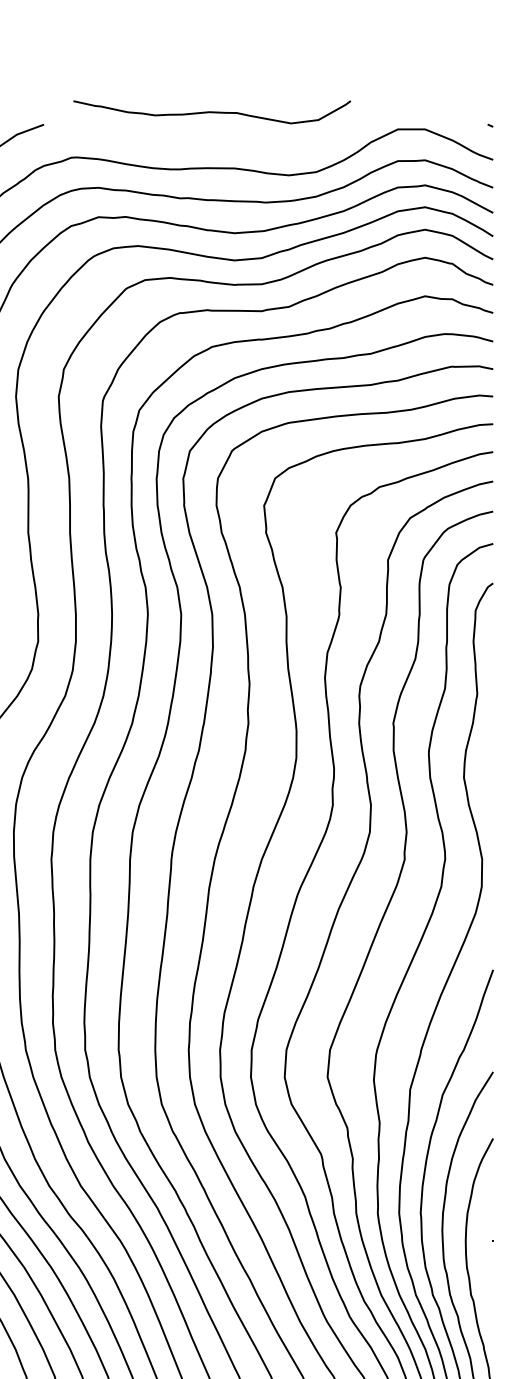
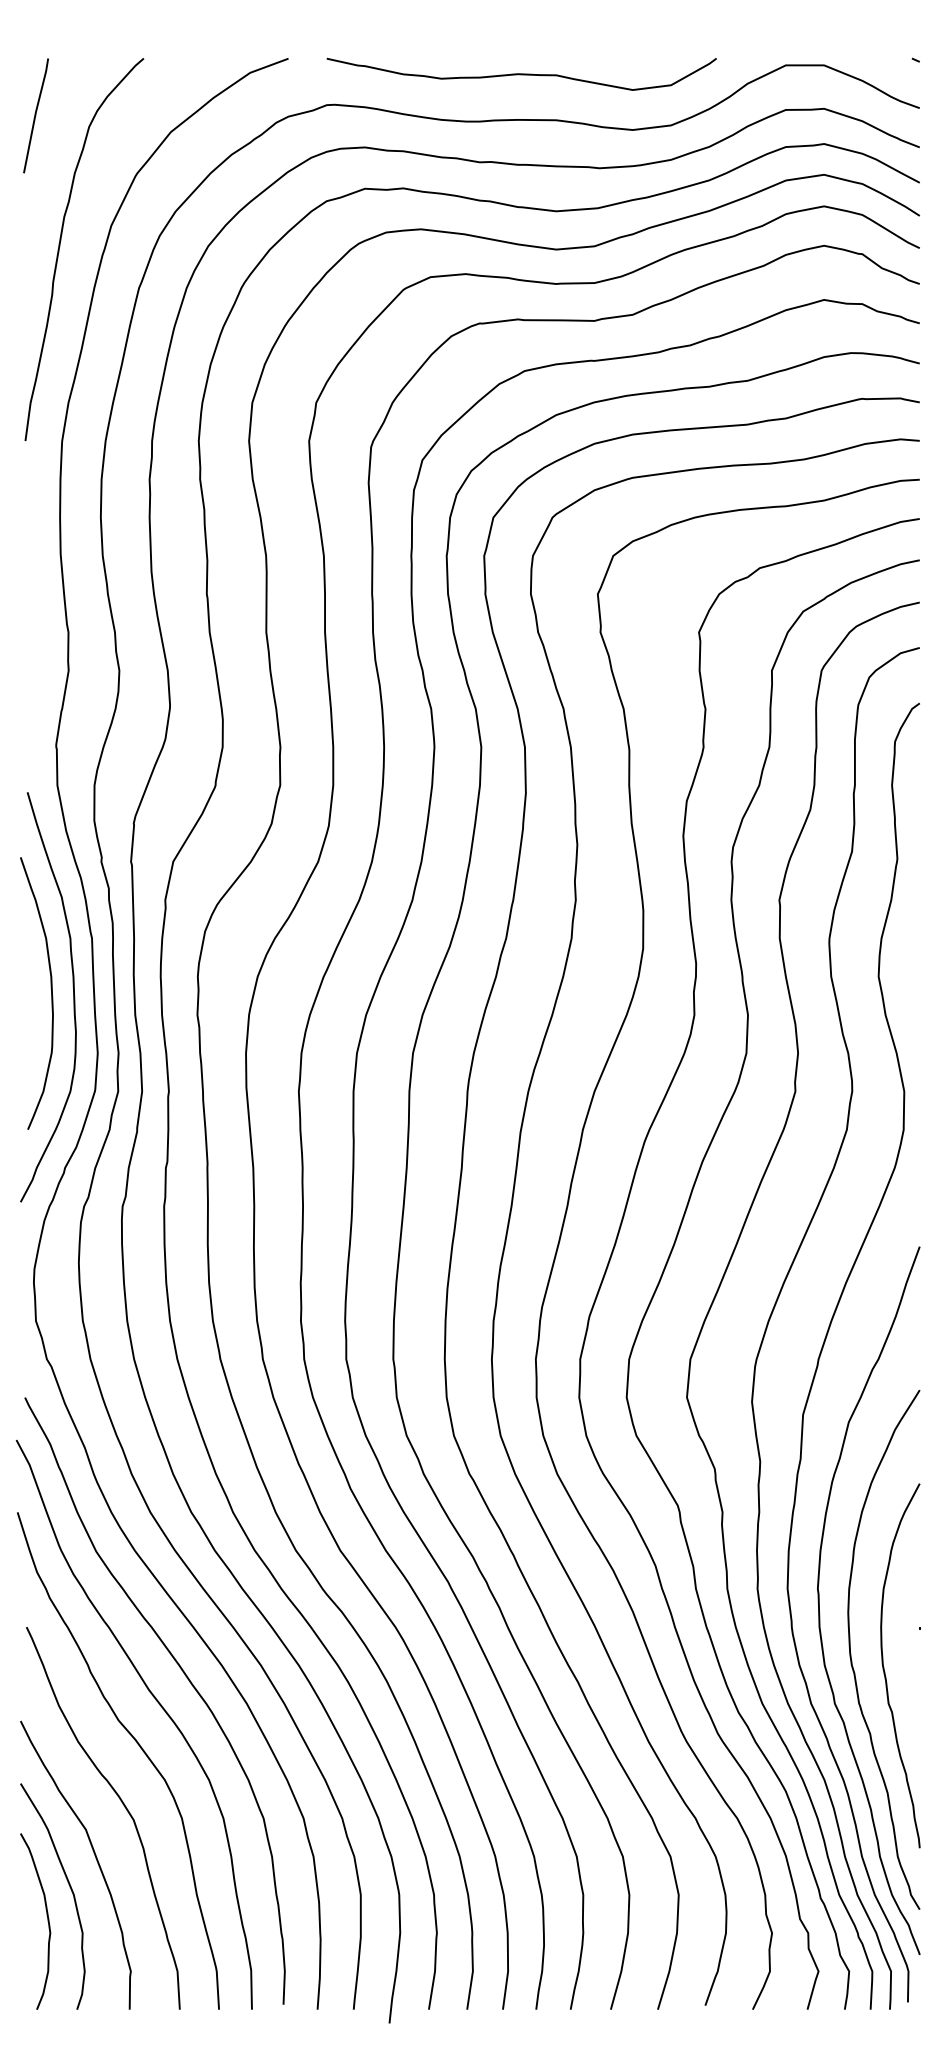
curve: (211, 111) -> (521, 73), moved

